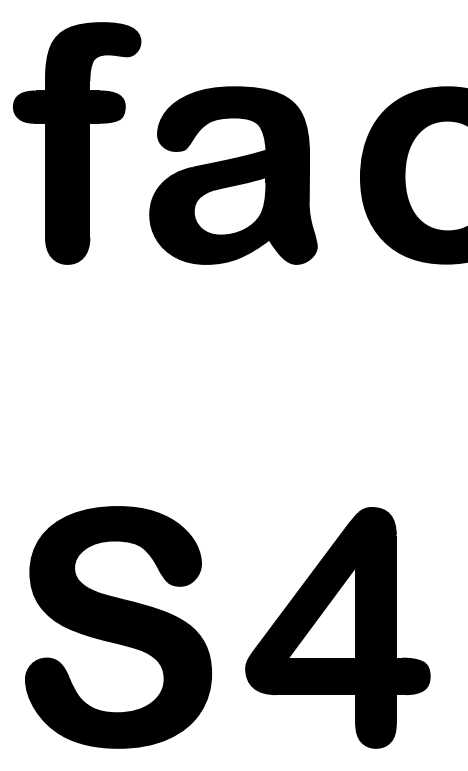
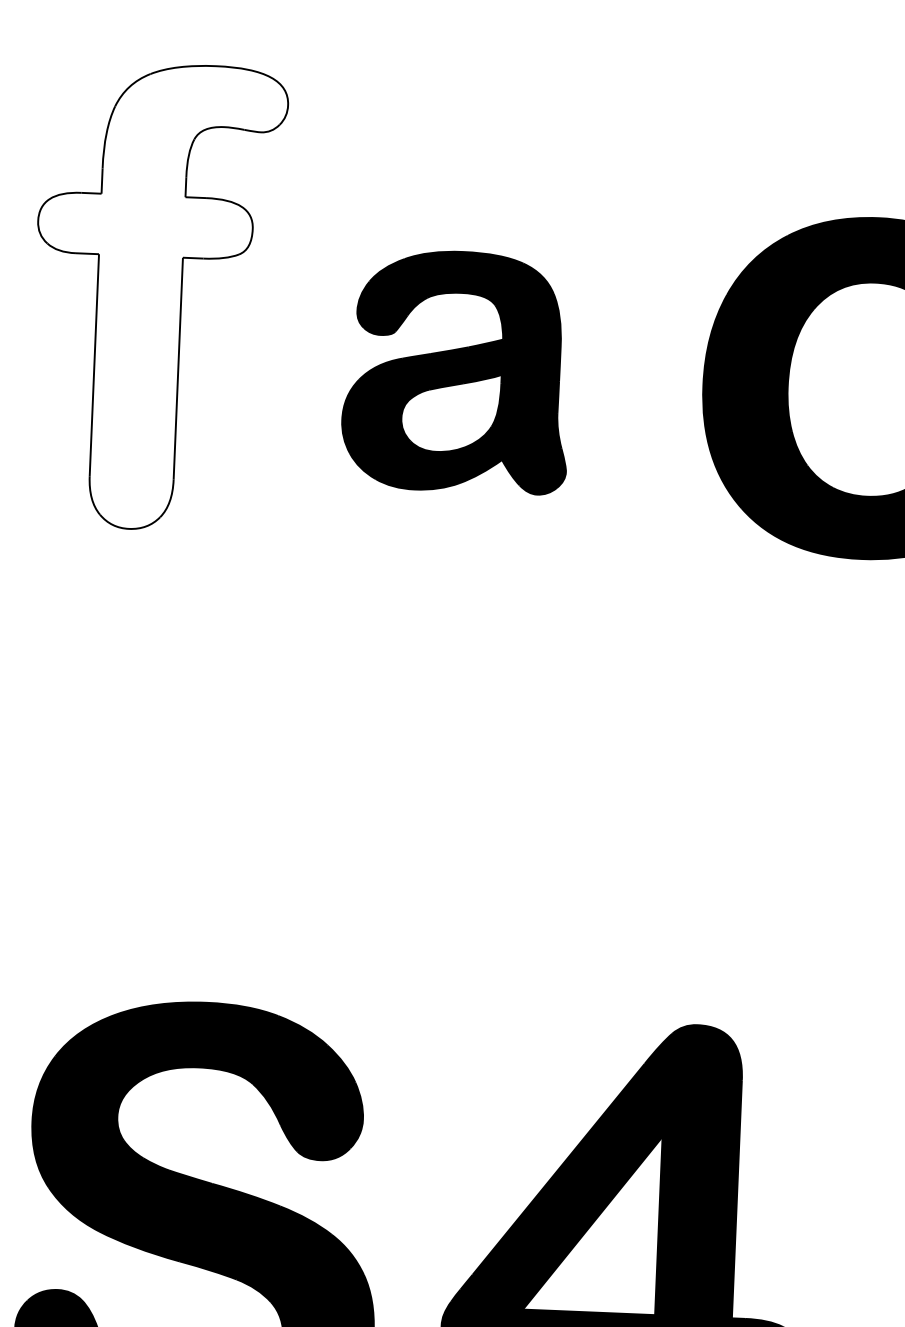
fill: (76, 143) -> (156, 296), removed
part: (233, 175) -> (457, 371), size x0.7

